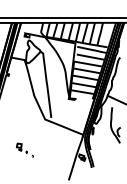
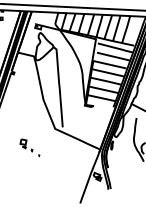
part: (24, 149) -> (29, 146), moved

